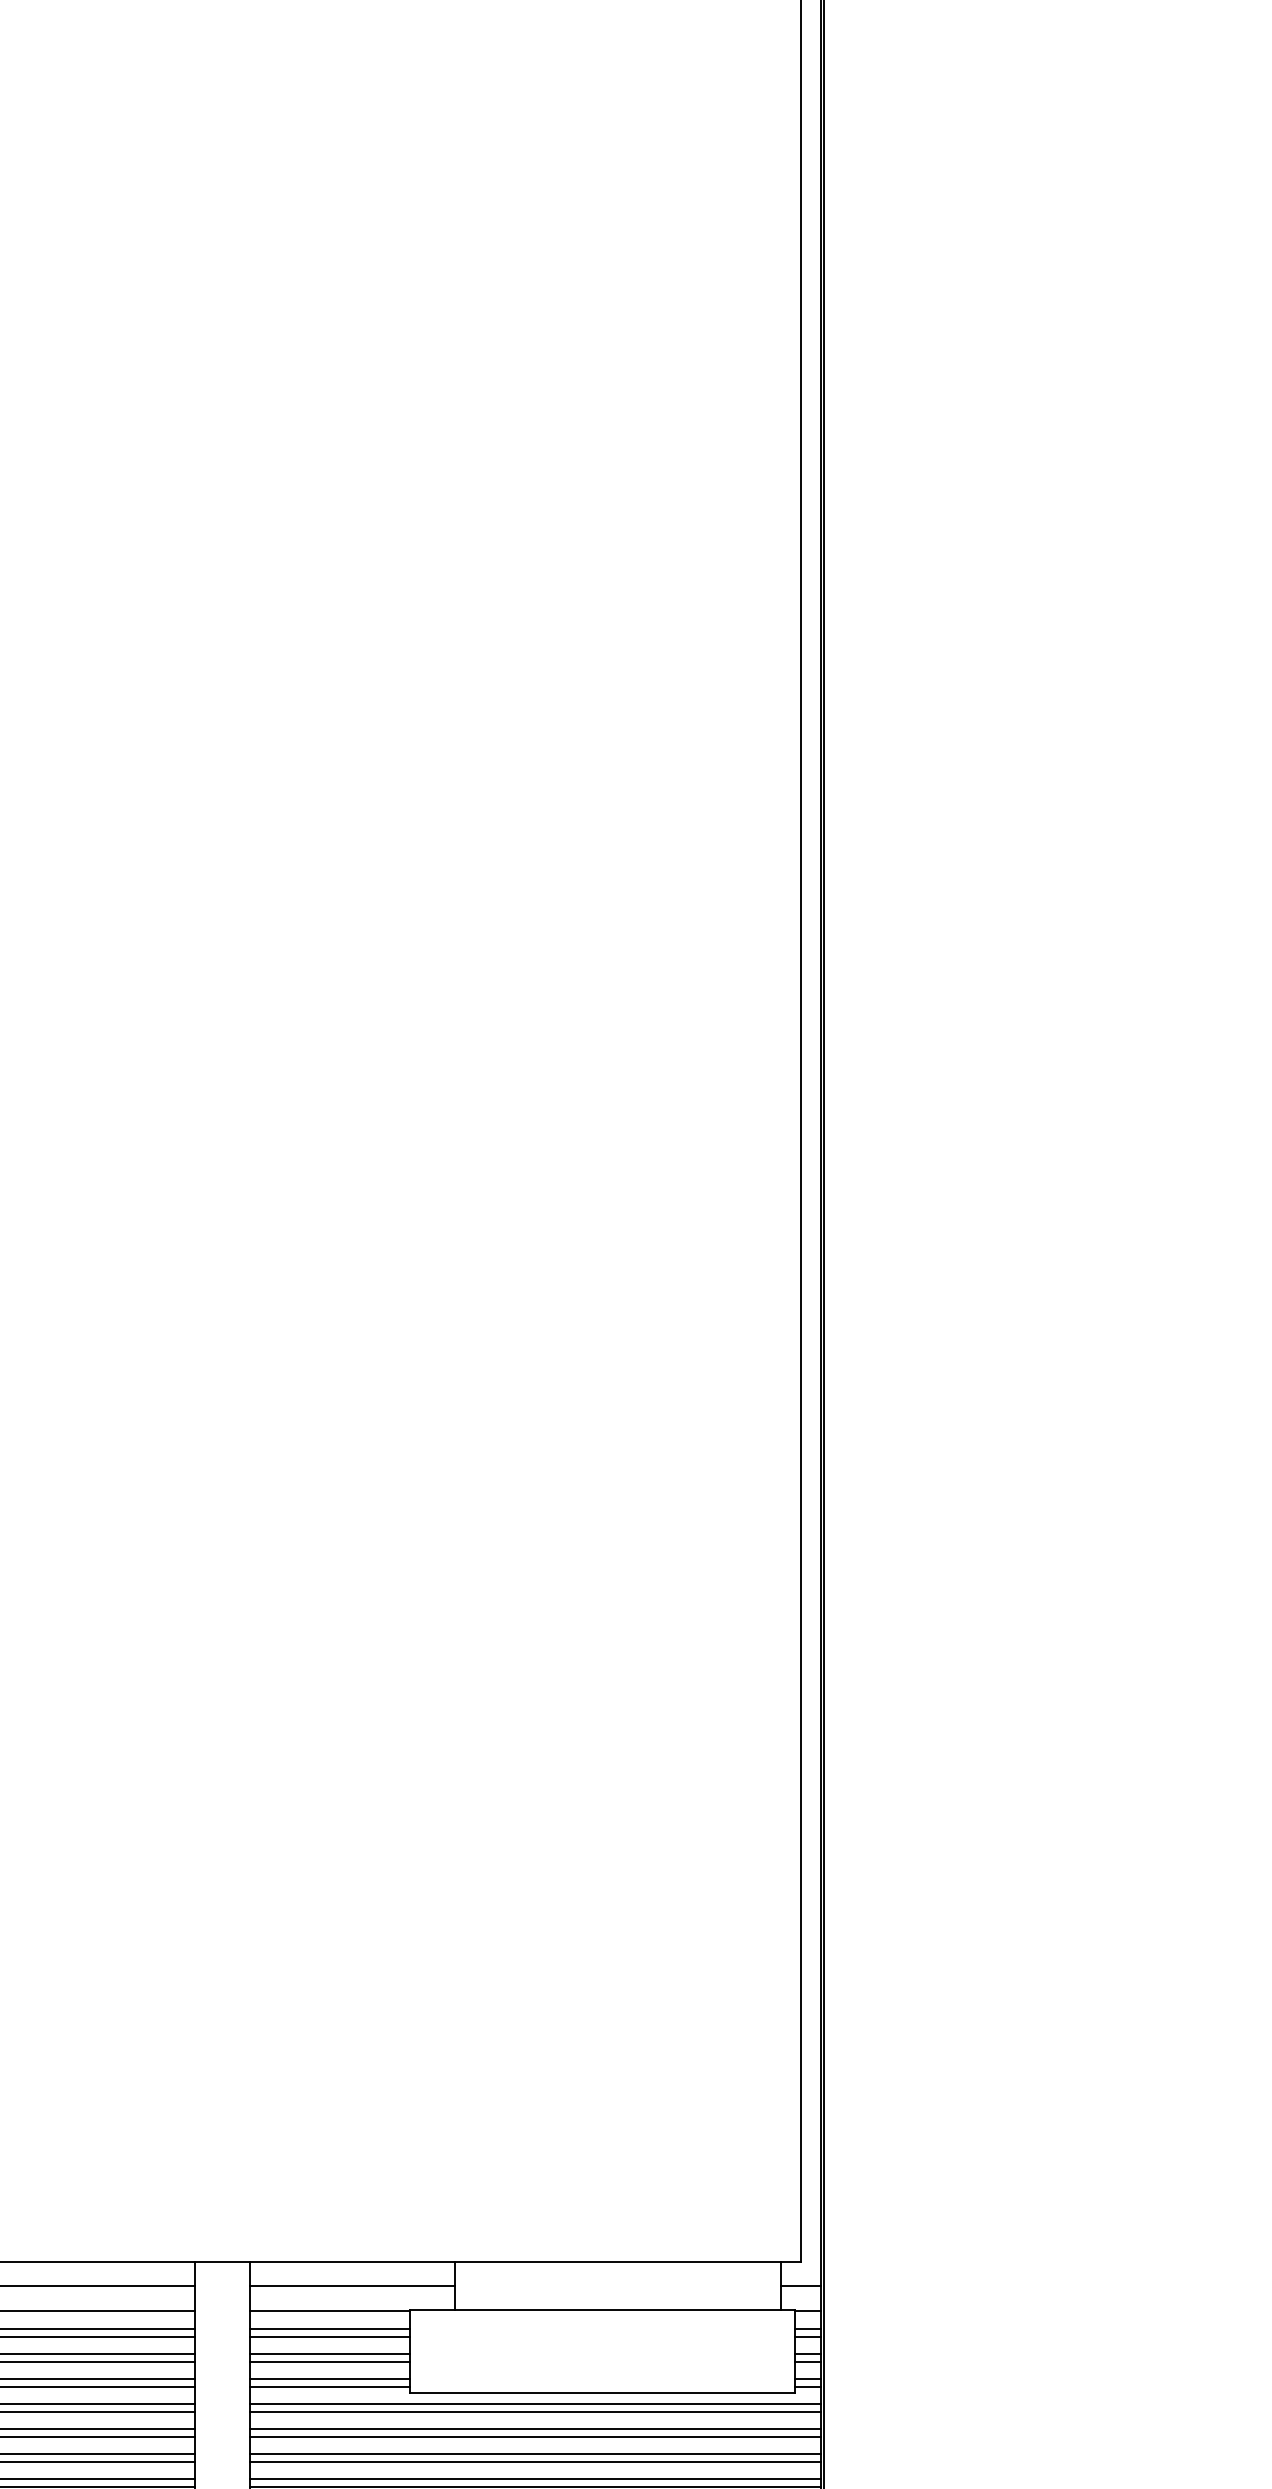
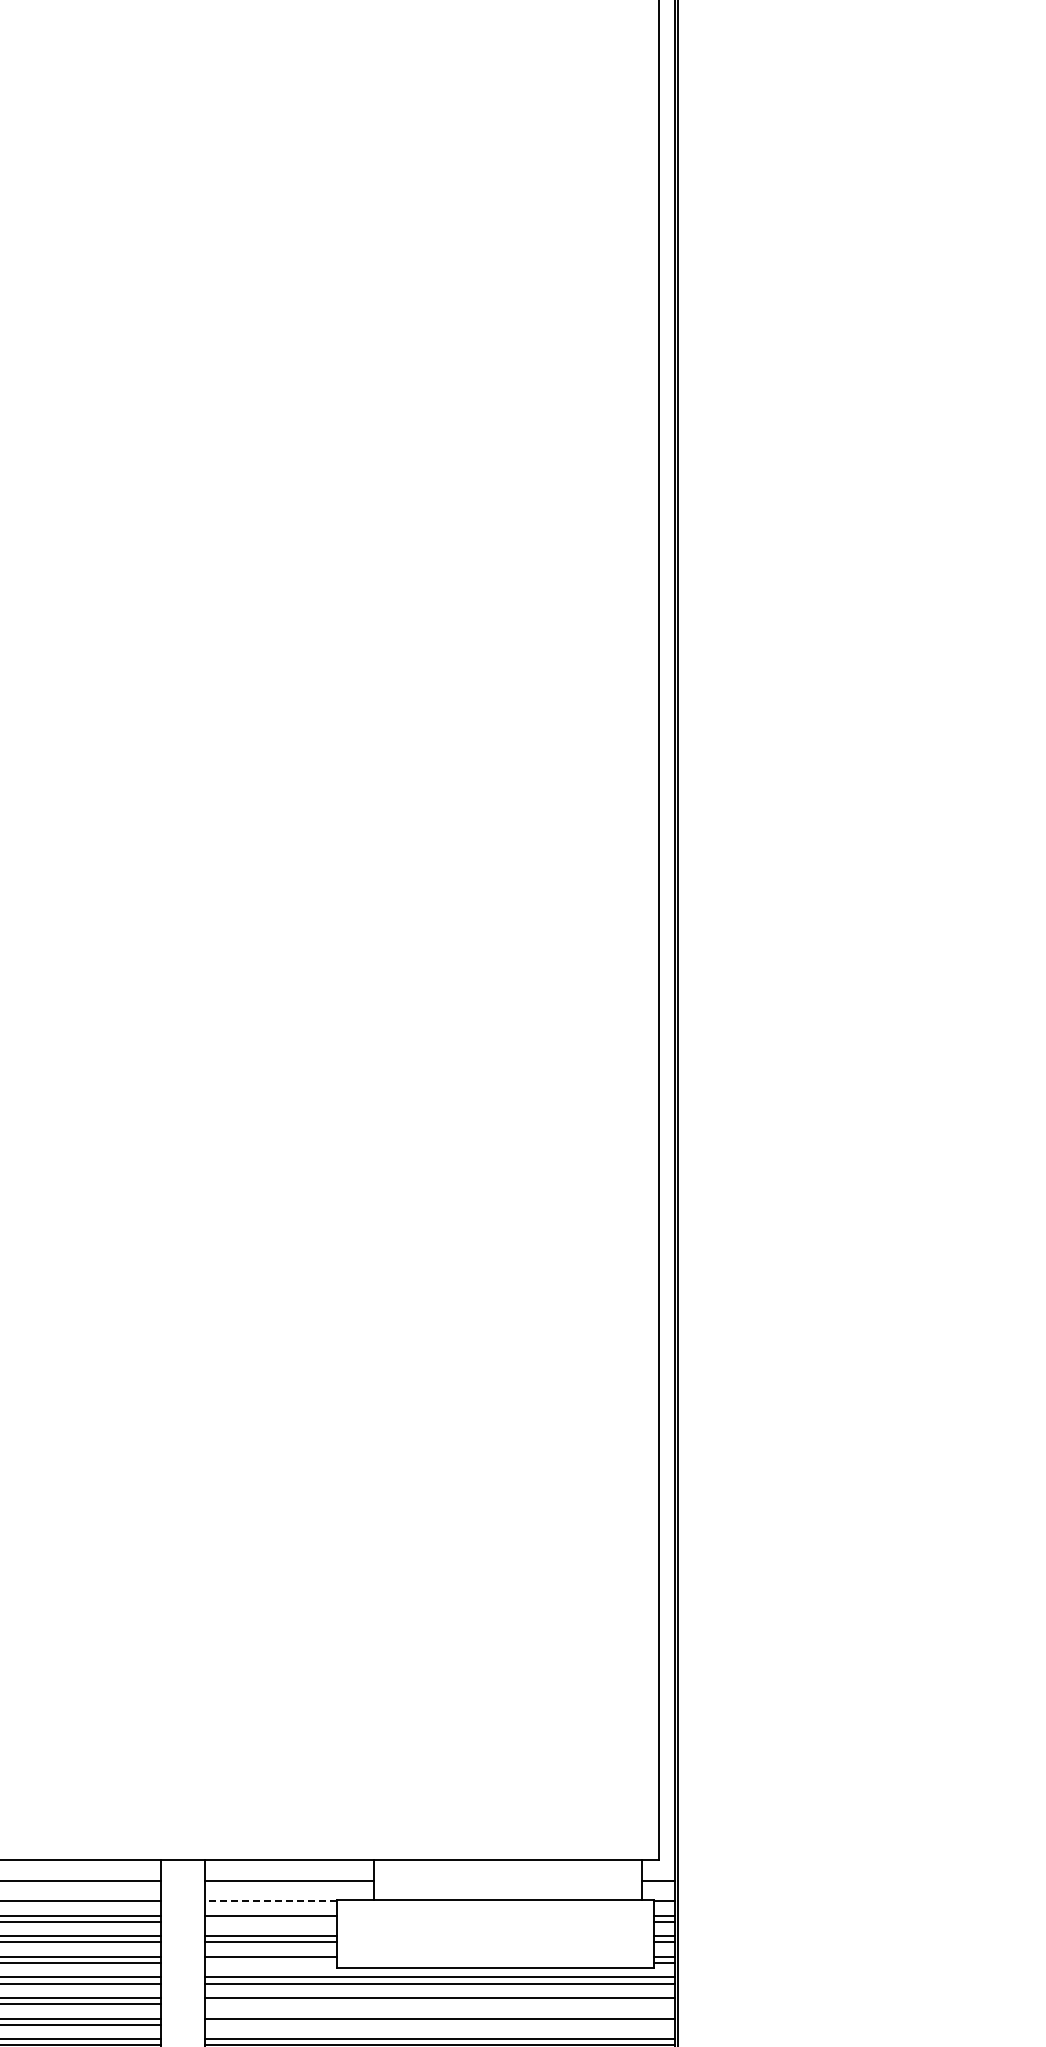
line: (330, 2311) -> (271, 1901), solid -> dashed
line: (330, 2336) -> (271, 1921), removed
line: (330, 2387) -> (271, 1963), removed
line: (534, 2437) -> (439, 2004), removed
line: (534, 2461) -> (439, 2024), removed

